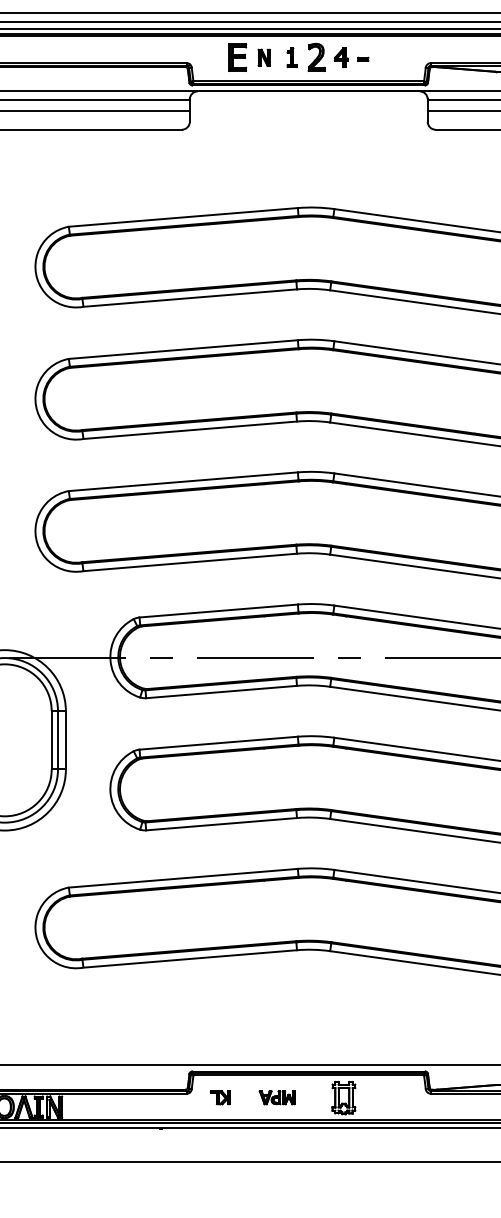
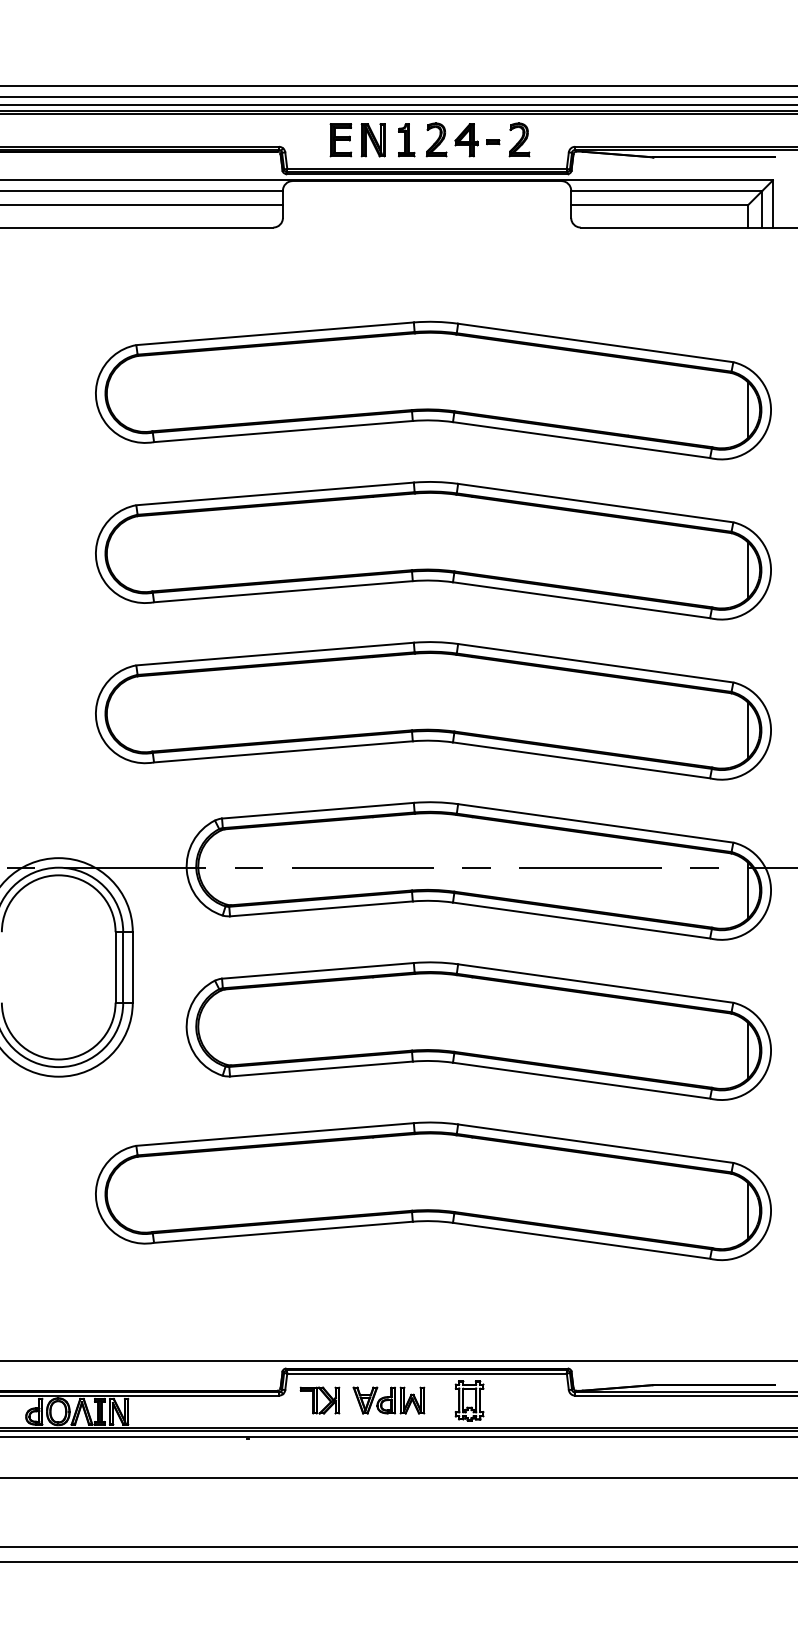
part: (263, 57) -> (372, 140), size x1.67
part: (291, 57) -> (406, 140), size x1.43
part: (341, 57) -> (466, 140), size x1.43
part: (385, 57) -> (519, 139), added
part: (220, 1097) -> (319, 1400), size x1.67
part: (276, 1097) -> (388, 1400), size x1.67

